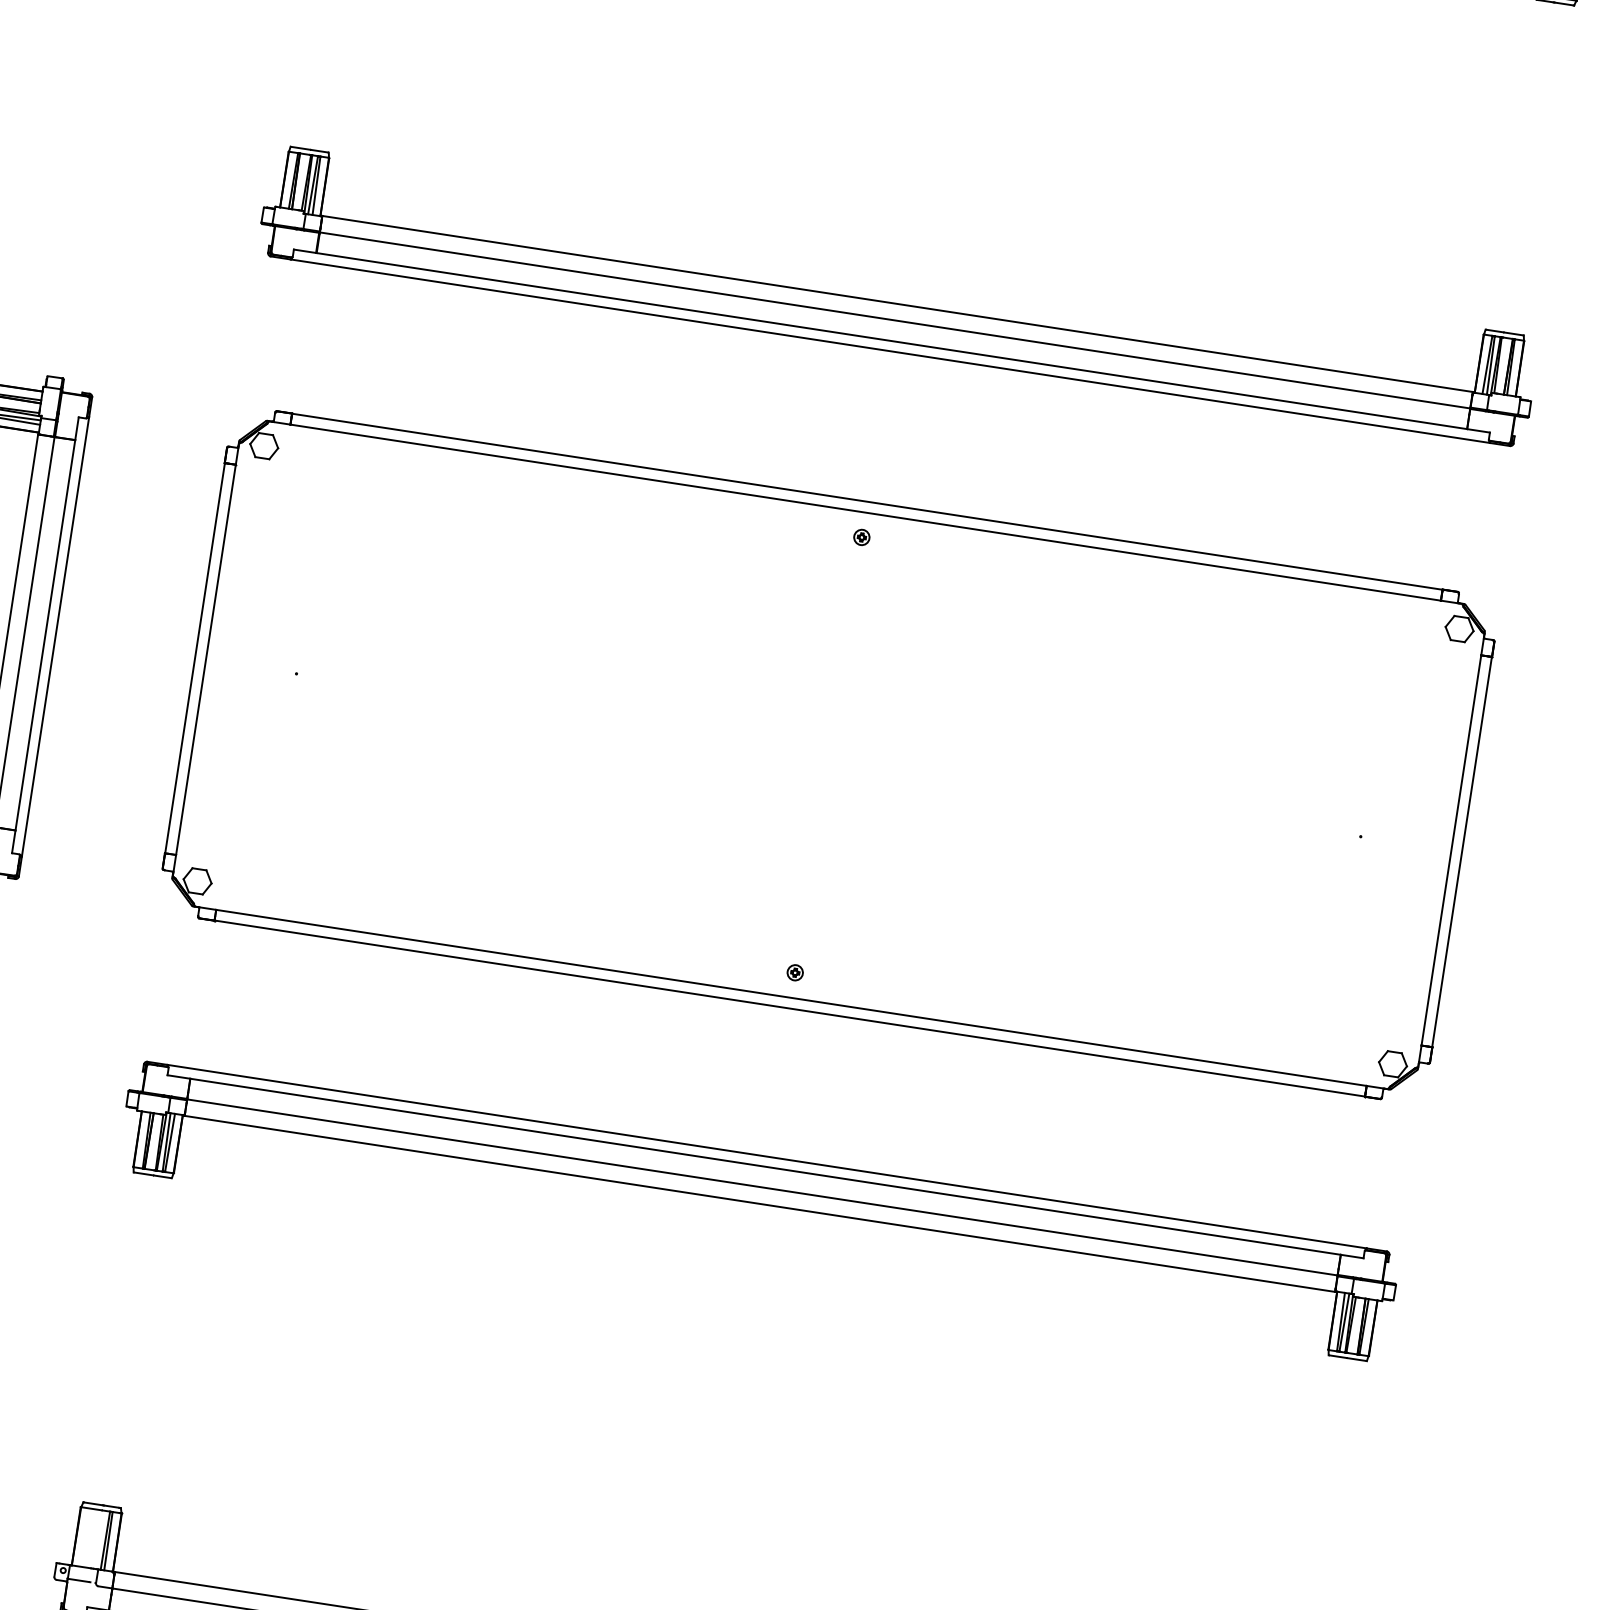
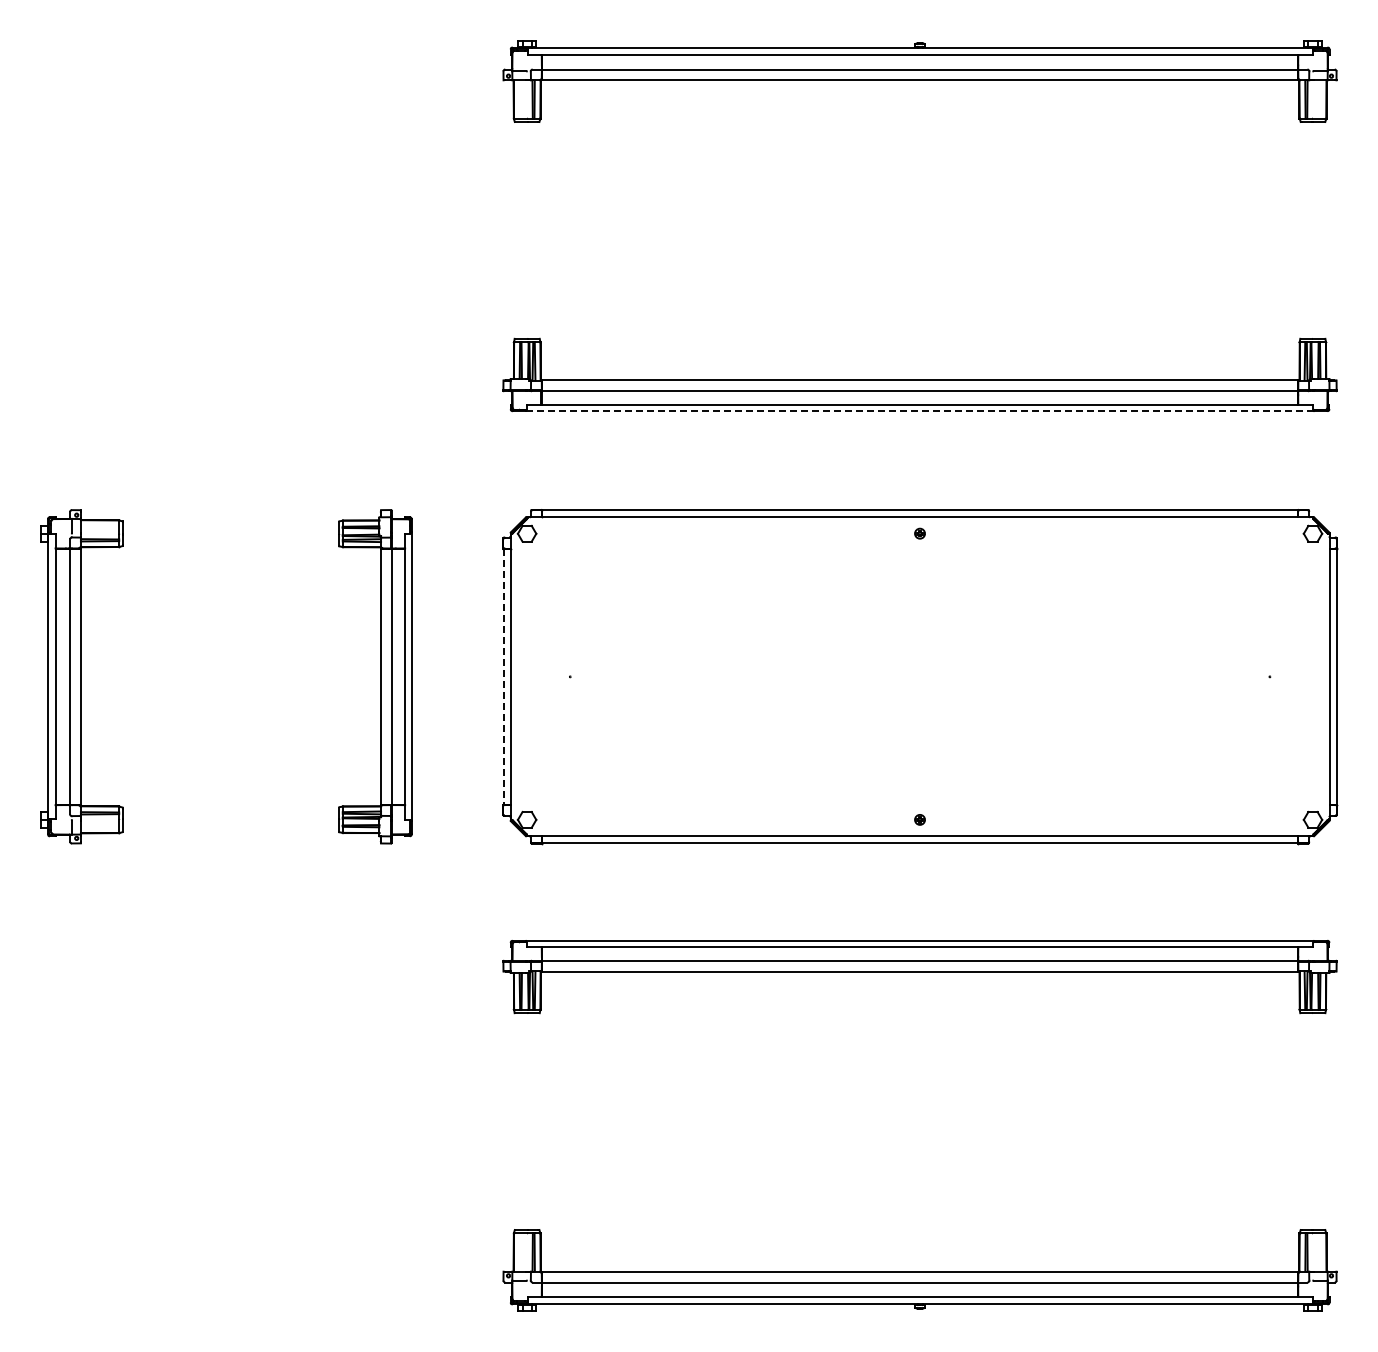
line: (889, 351) -> (919, 411), solid -> dashed
line: (194, 659) -> (503, 677), solid -> dashed

